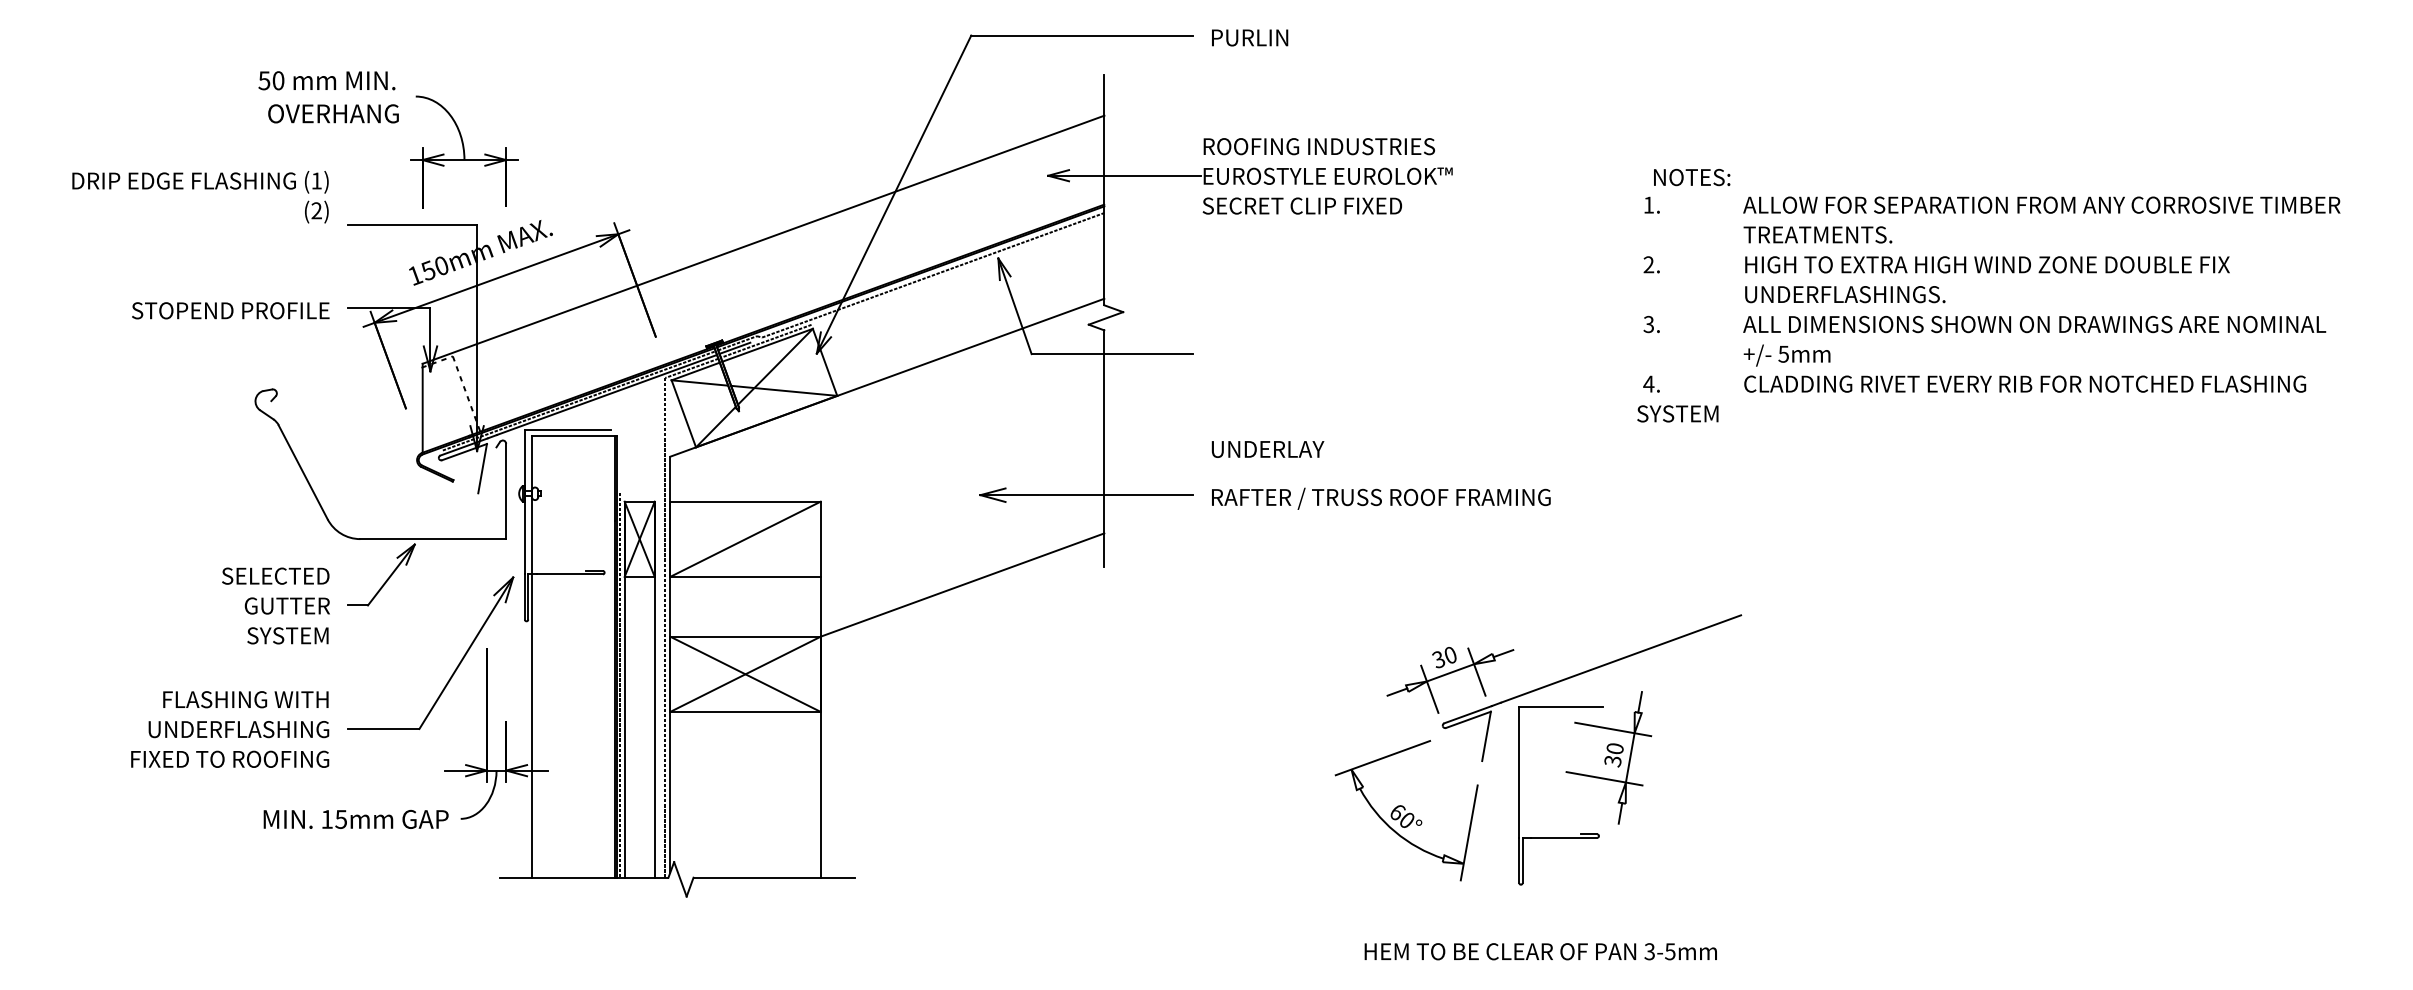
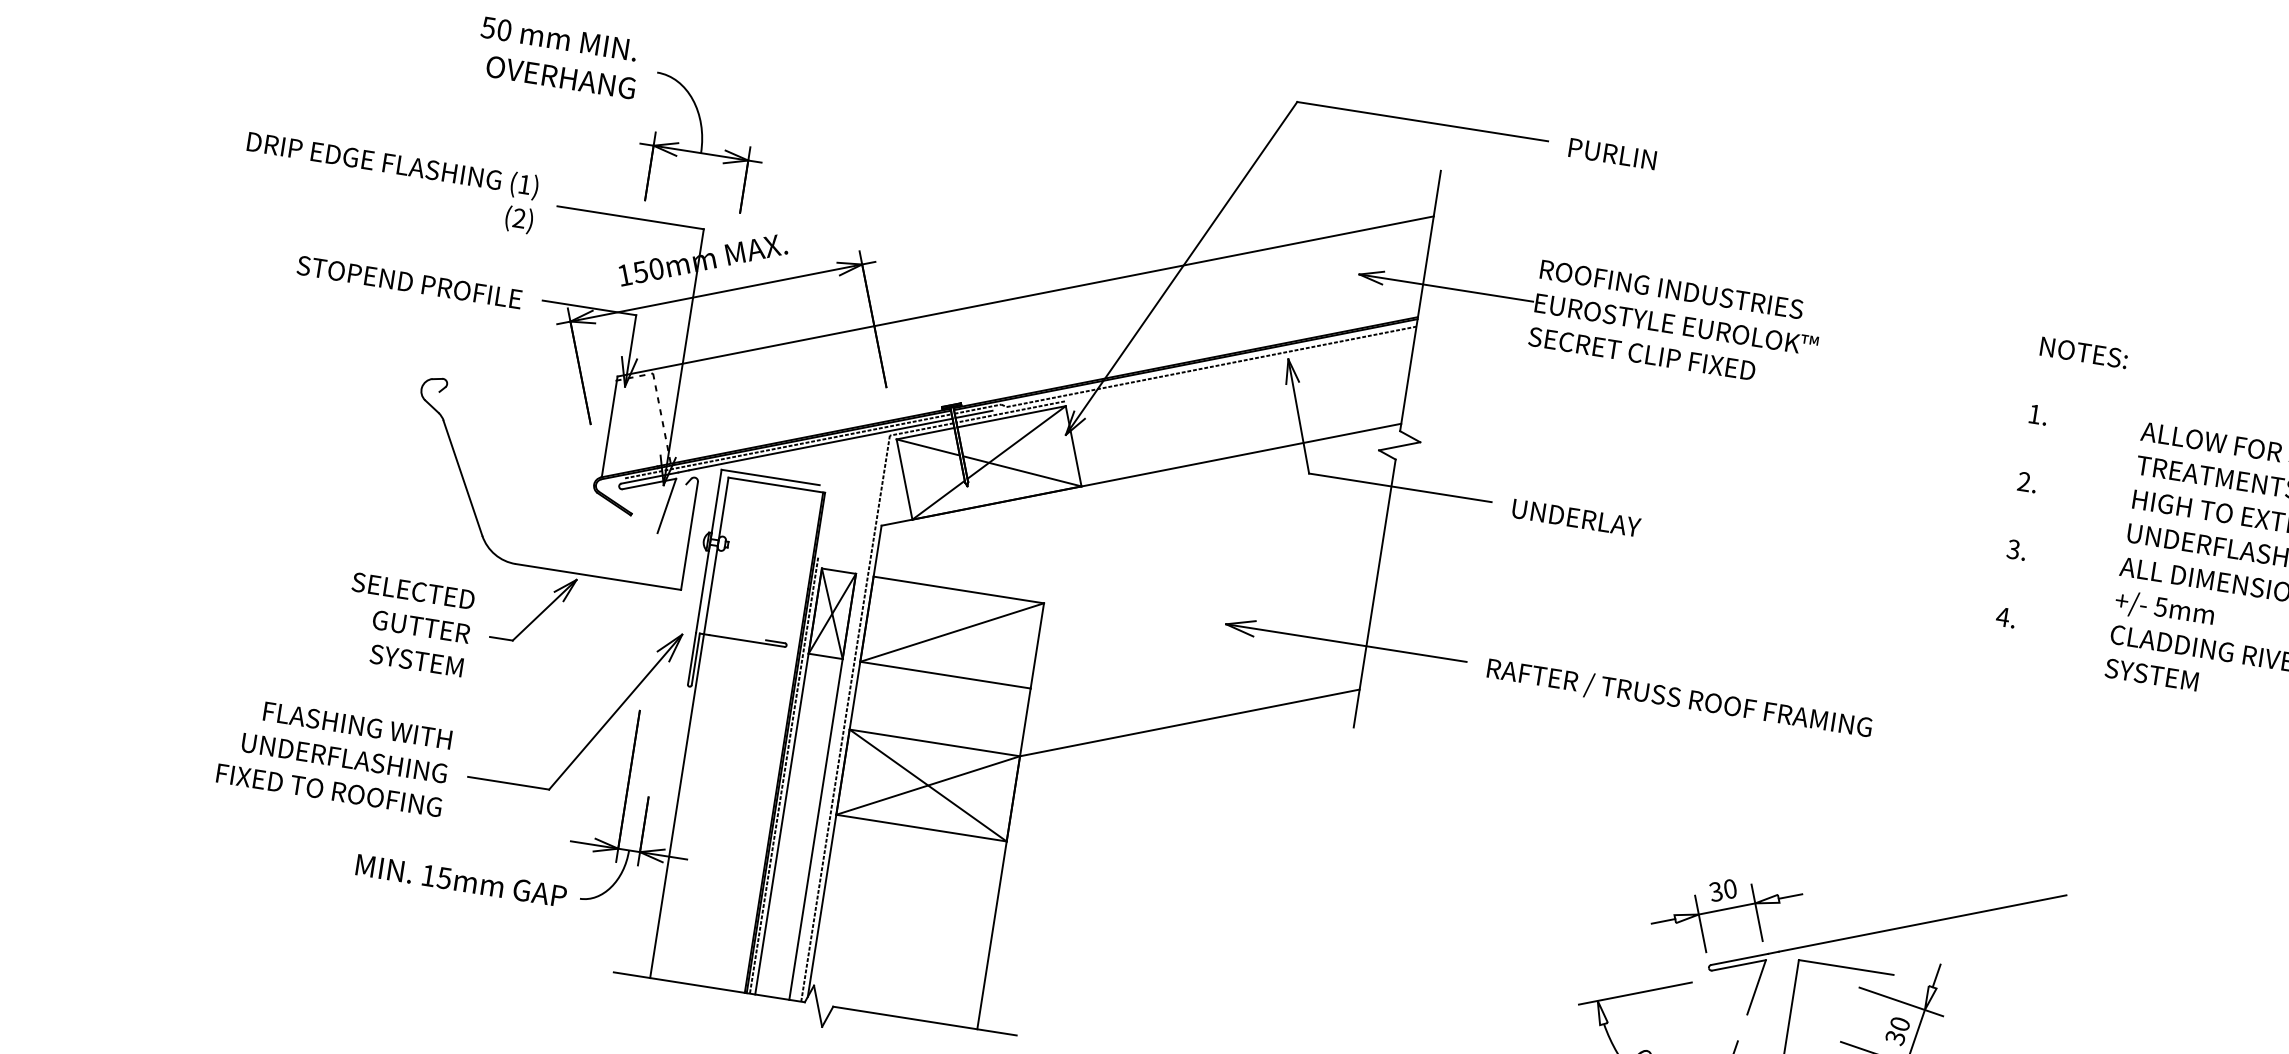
text: (1692, 177) -> (2084, 352), moved
text: (200, 197) -> (390, 182), moved
text: (1677, 413) -> (2151, 674), moved
text: (1267, 449) -> (1575, 518), moved

